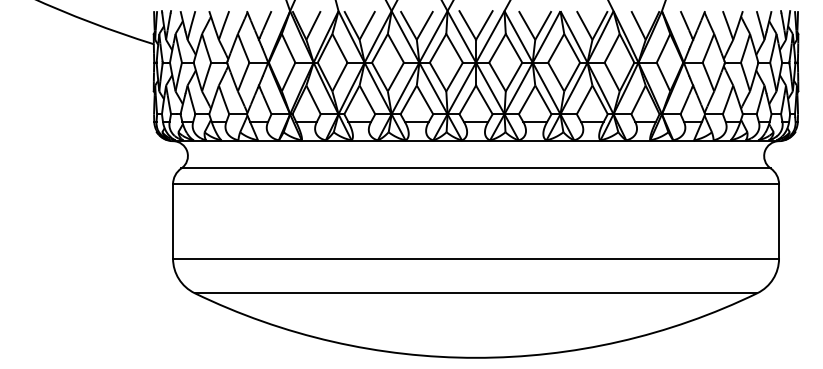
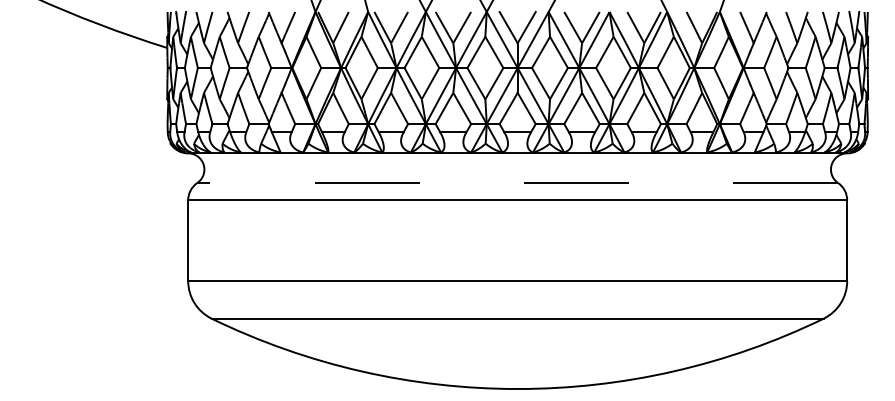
line: (476, 168) -> (518, 183), solid -> dashed

